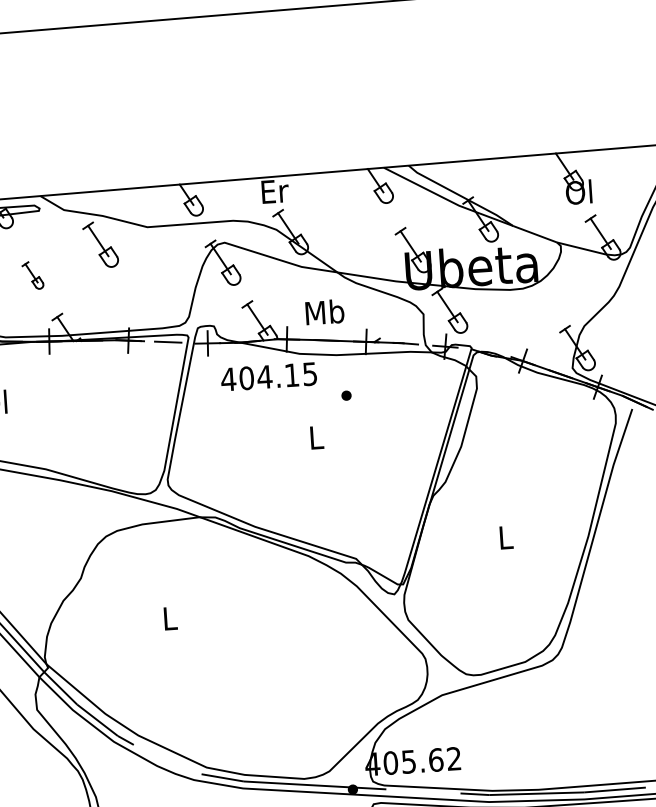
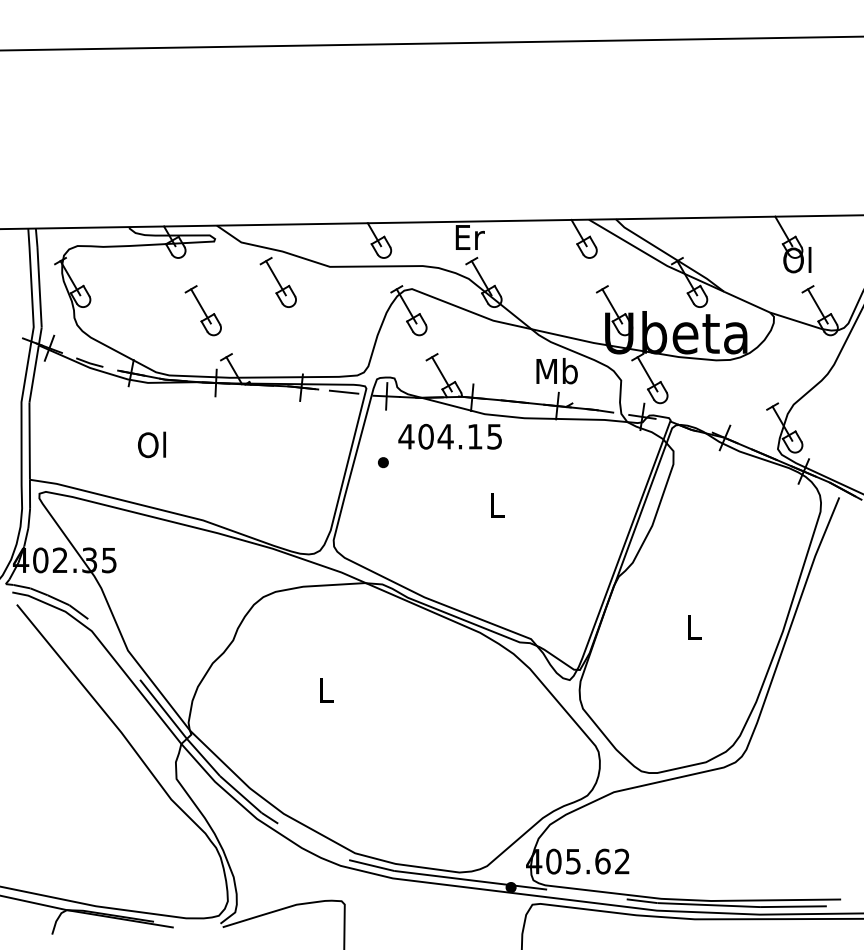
part: (32, 275) -> (202, 310), size x1.67
text: (324, 312) -> (556, 371), moved
part: (346, 395) -> (383, 462), moved

